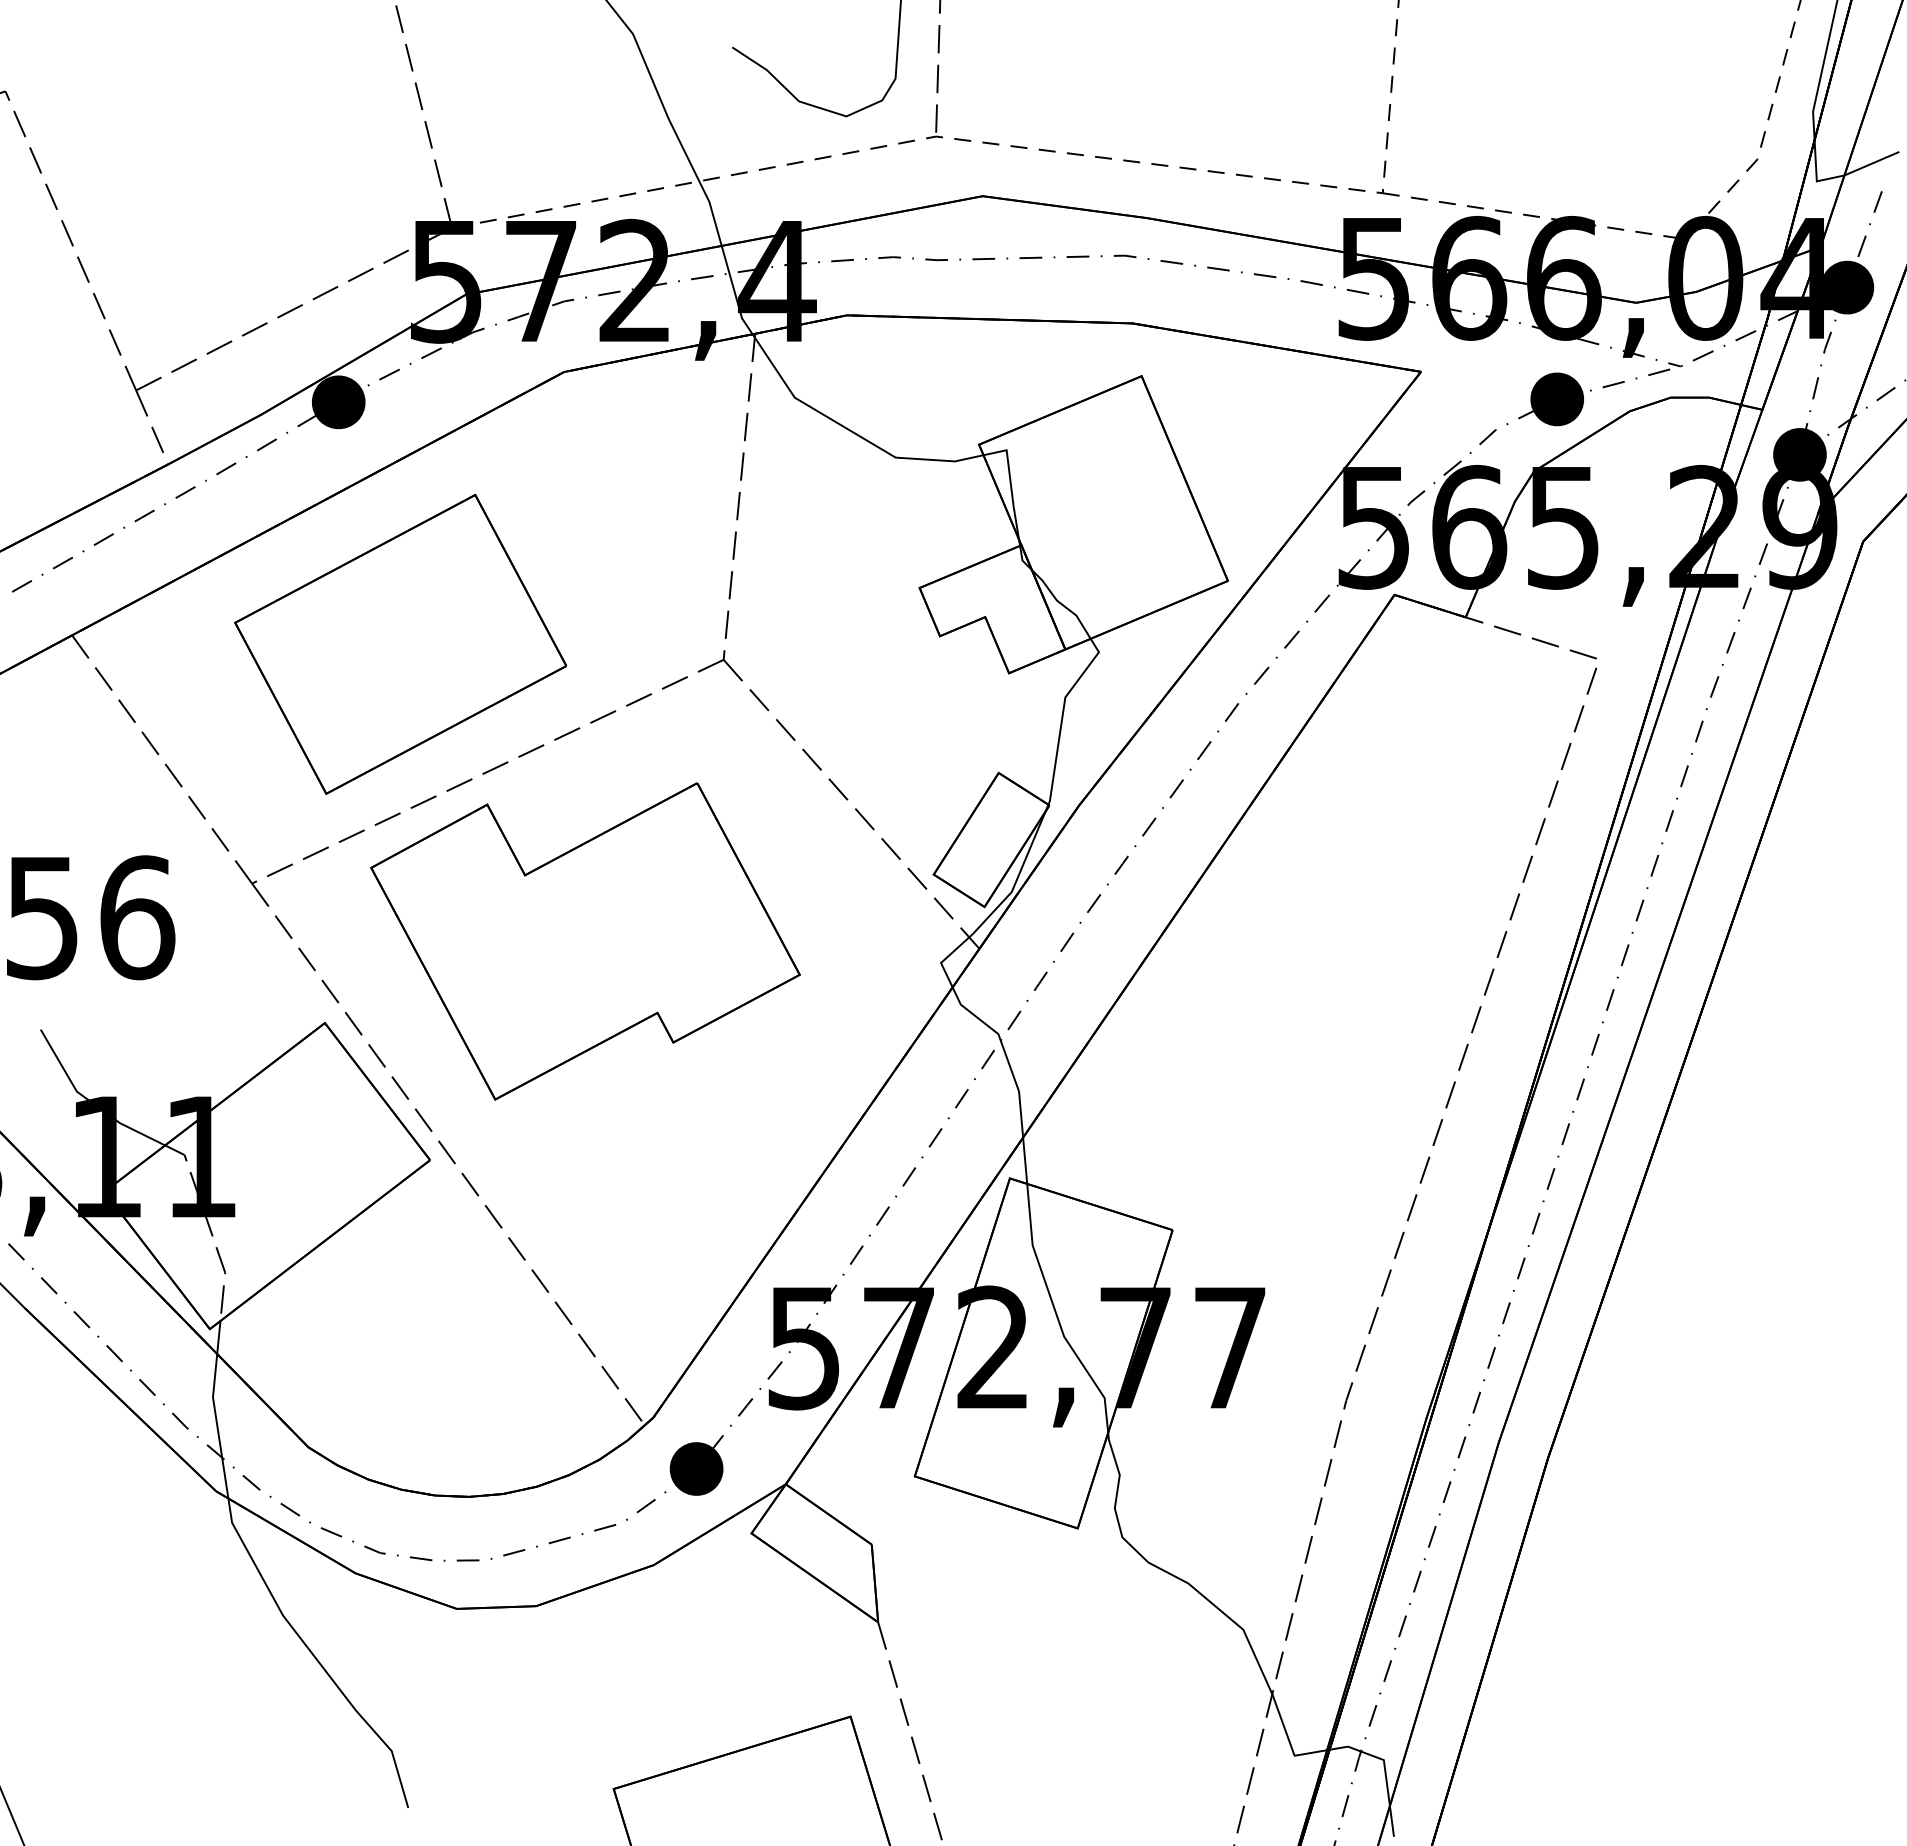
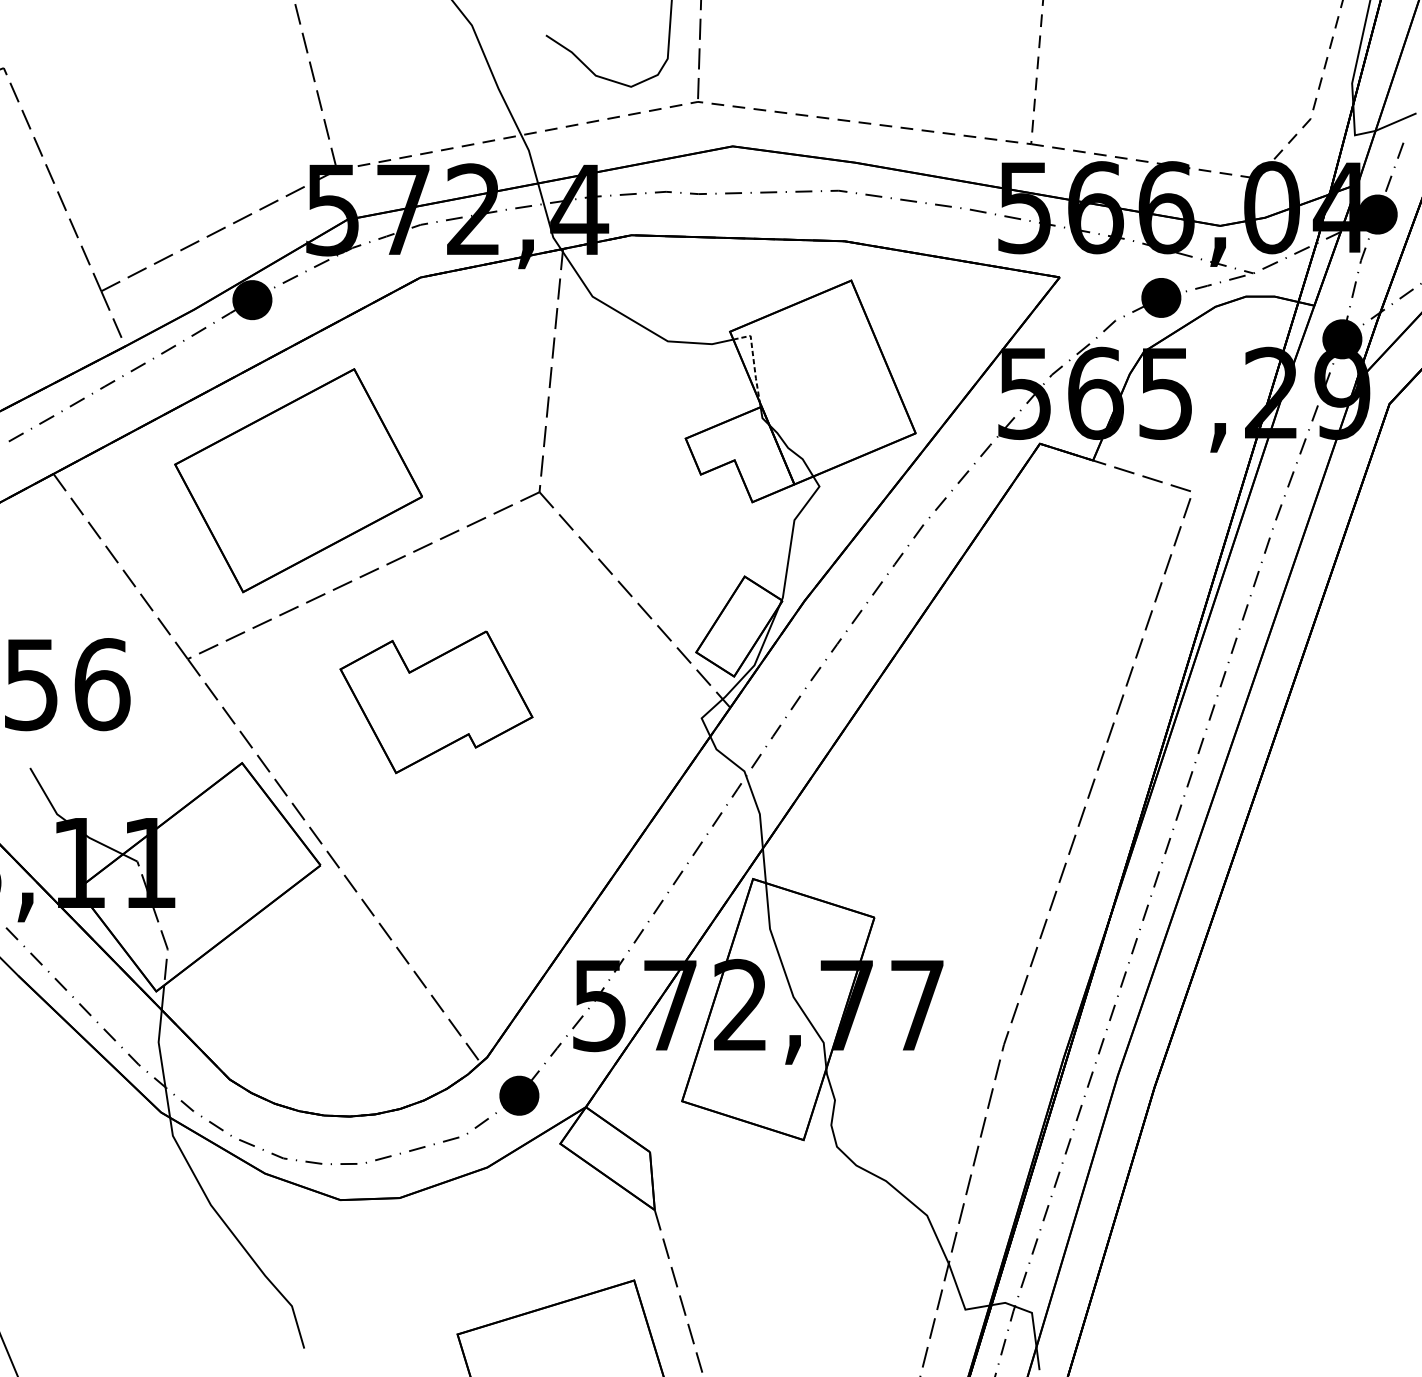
line: (1010, 483) -> (753, 360), solid -> dashed
part: (585, 941) -> (436, 702), size x0.6

